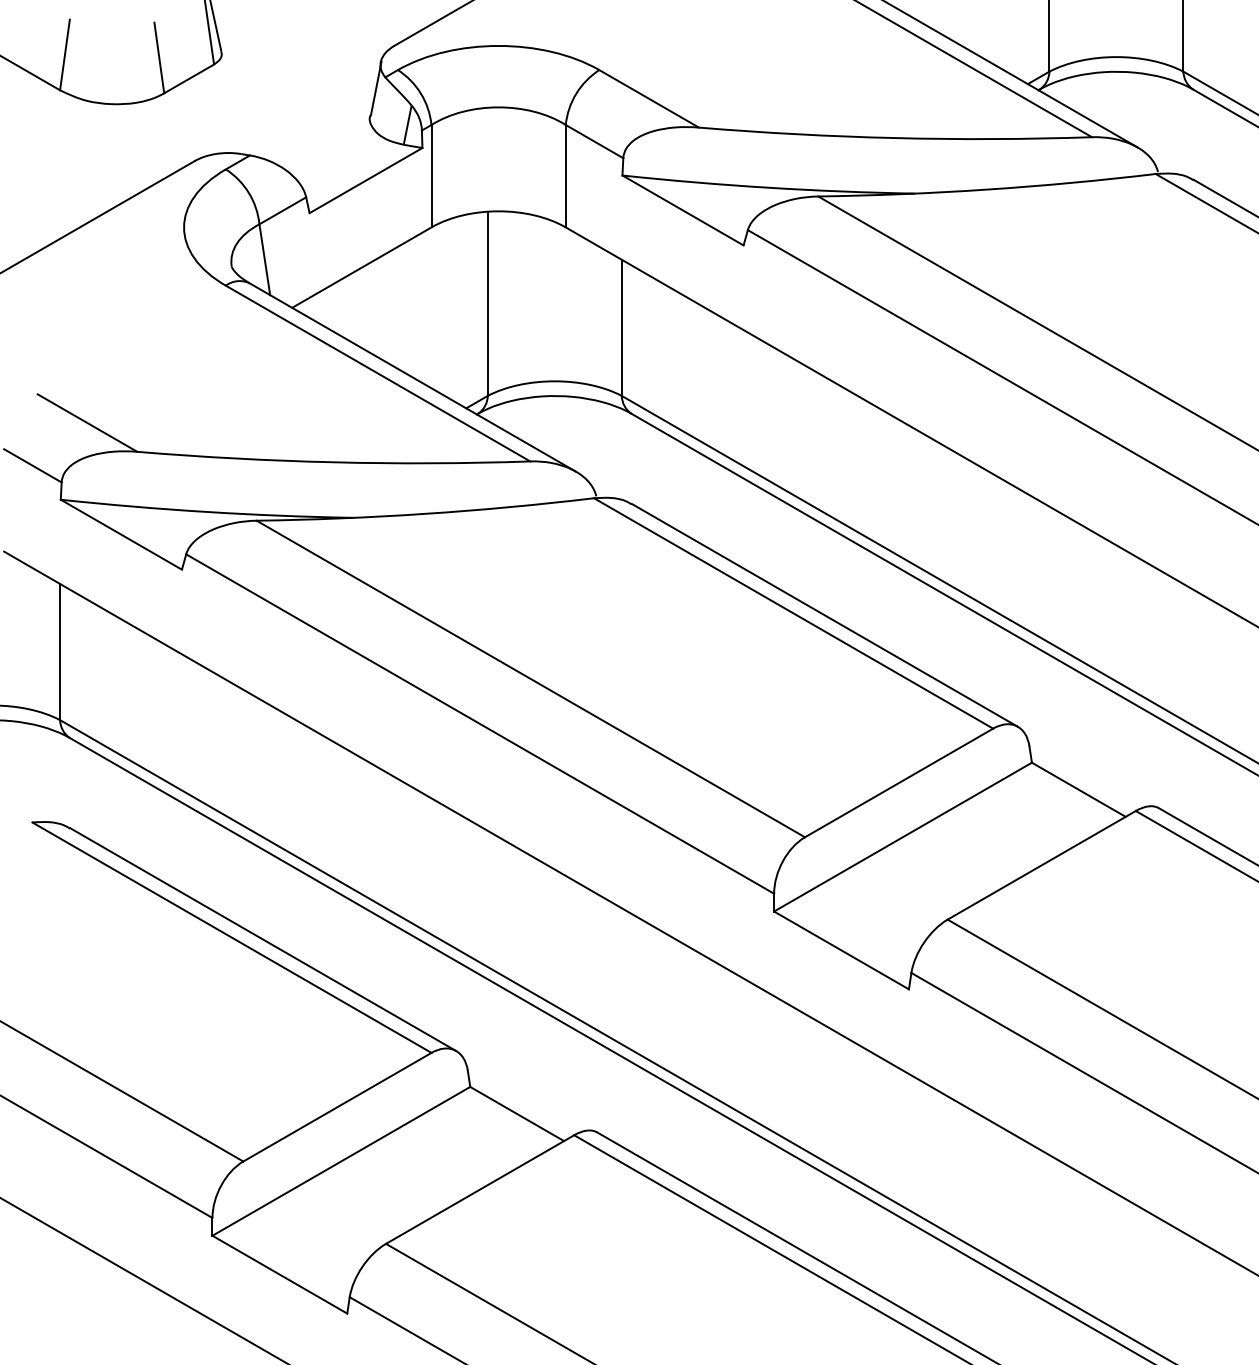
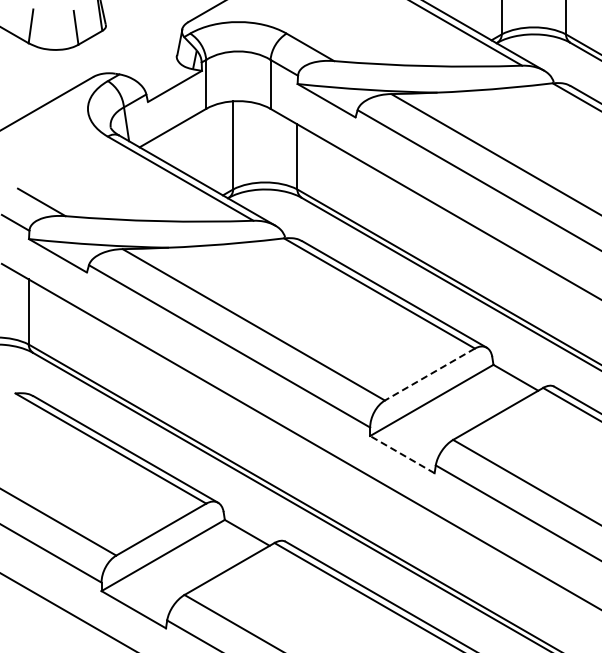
line: (898, 782) -> (429, 374), solid -> dashed
line: (839, 950) -> (401, 454), solid -> dashed

